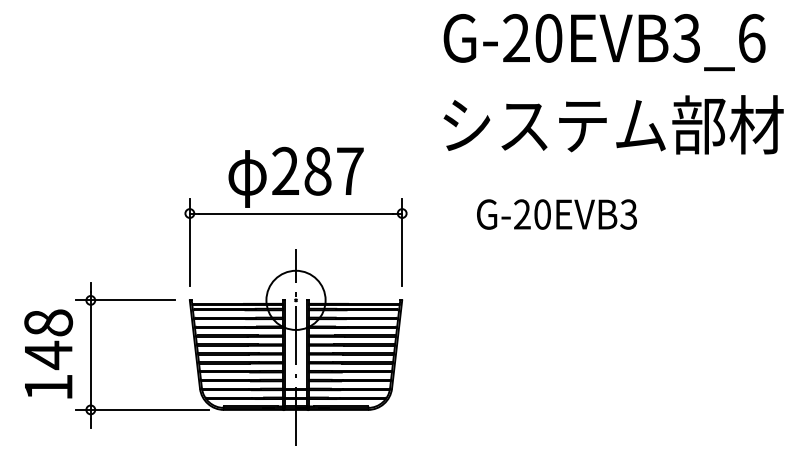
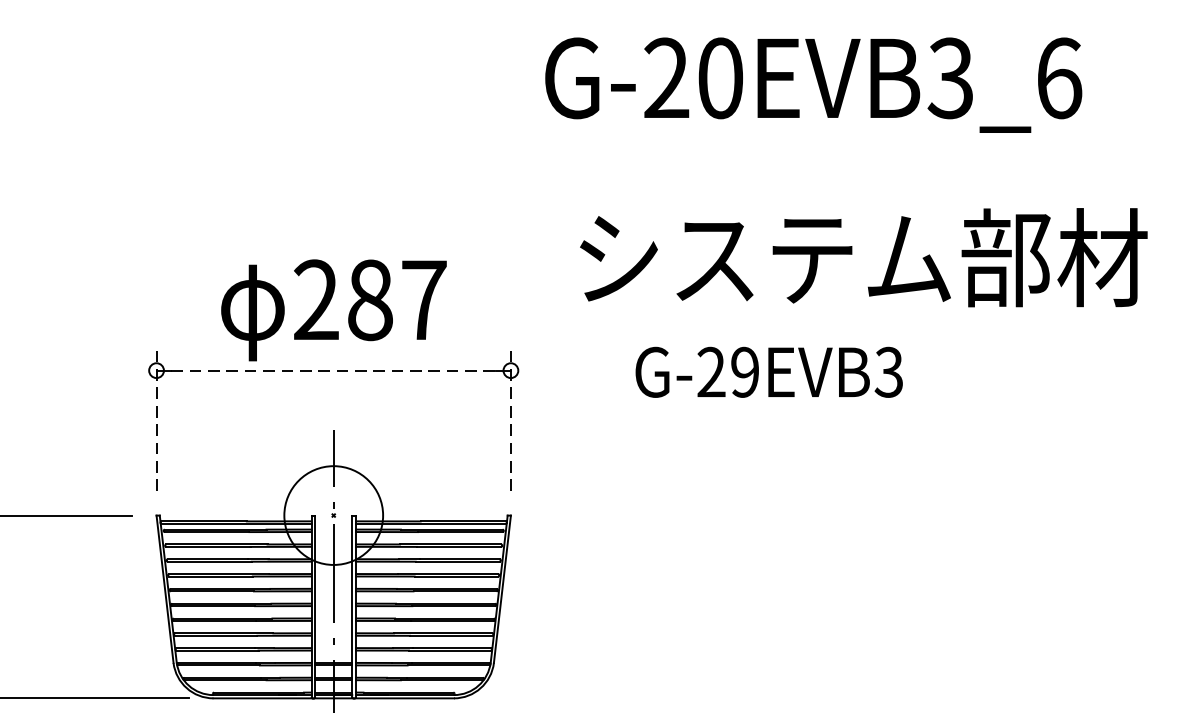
text: (604, 42) -> (813, 85), moved
text: (613, 124) -> (863, 257), moved
line: (296, 213) -> (334, 370), solid -> dashed
text: (542, 214) -> (745, 372), G-20EVB3 -> G-29EVB3
line: (189, 241) -> (155, 417), solid -> dashed
line: (402, 241) -> (511, 417), solid -> dashed

